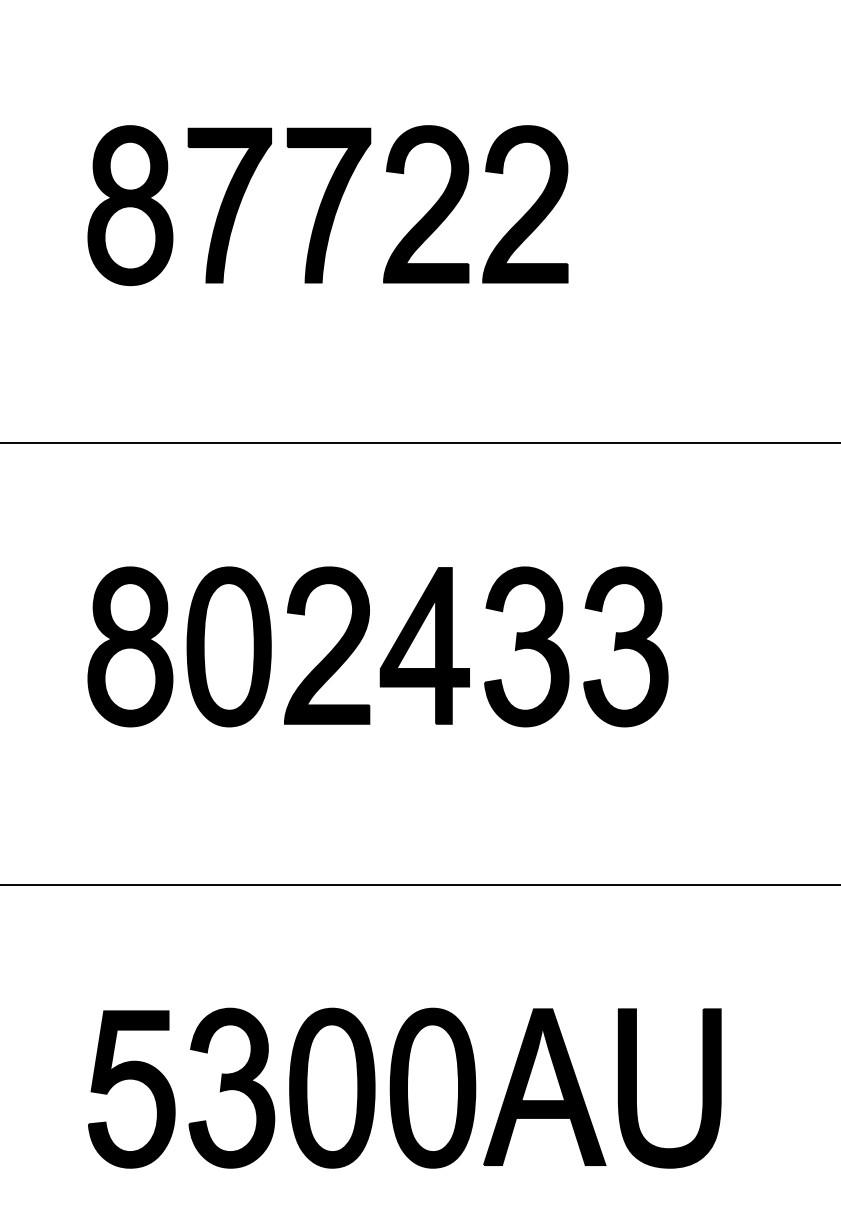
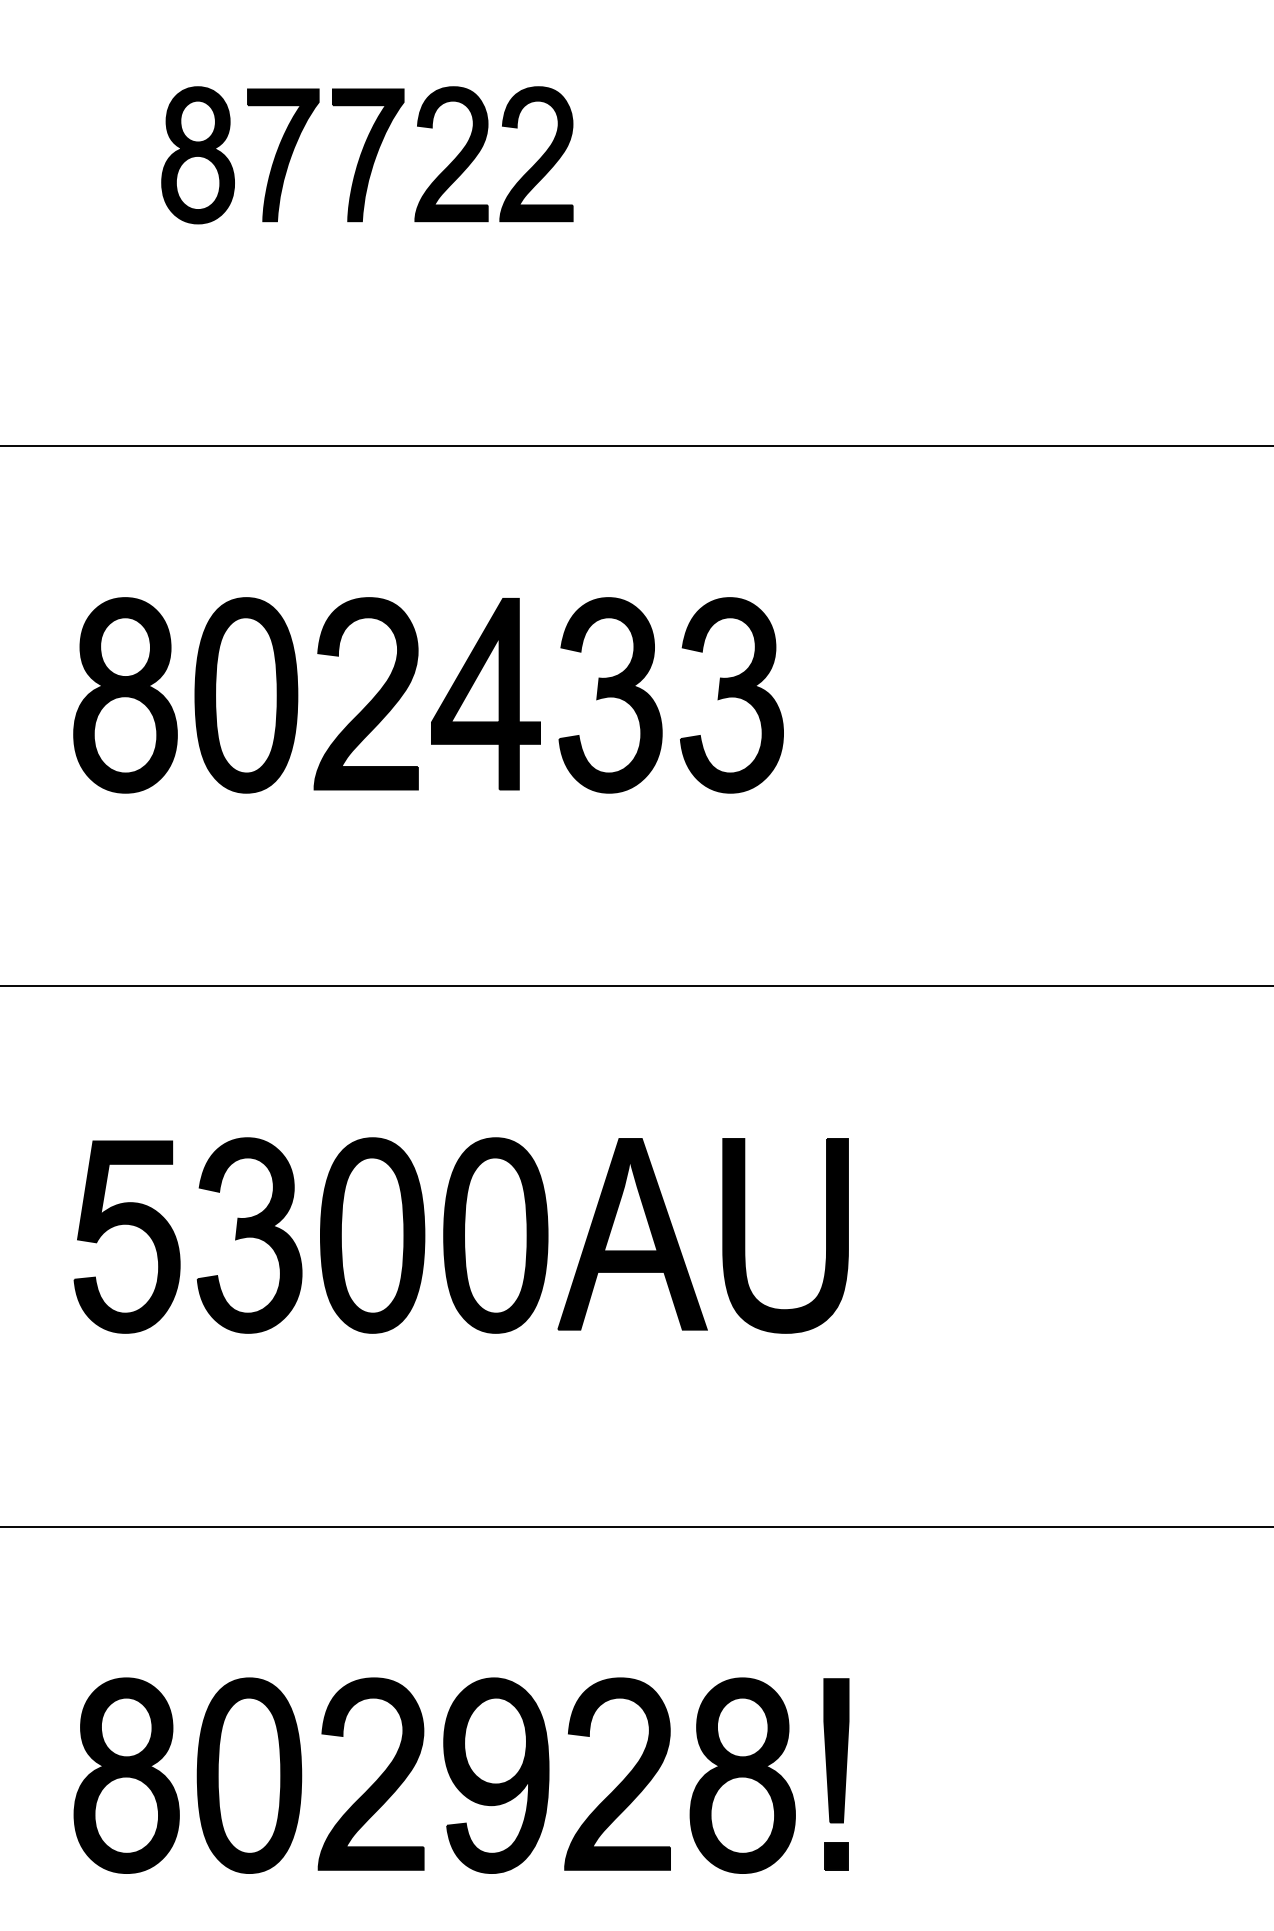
part: (328, 205) -> (367, 155), size x0.7

